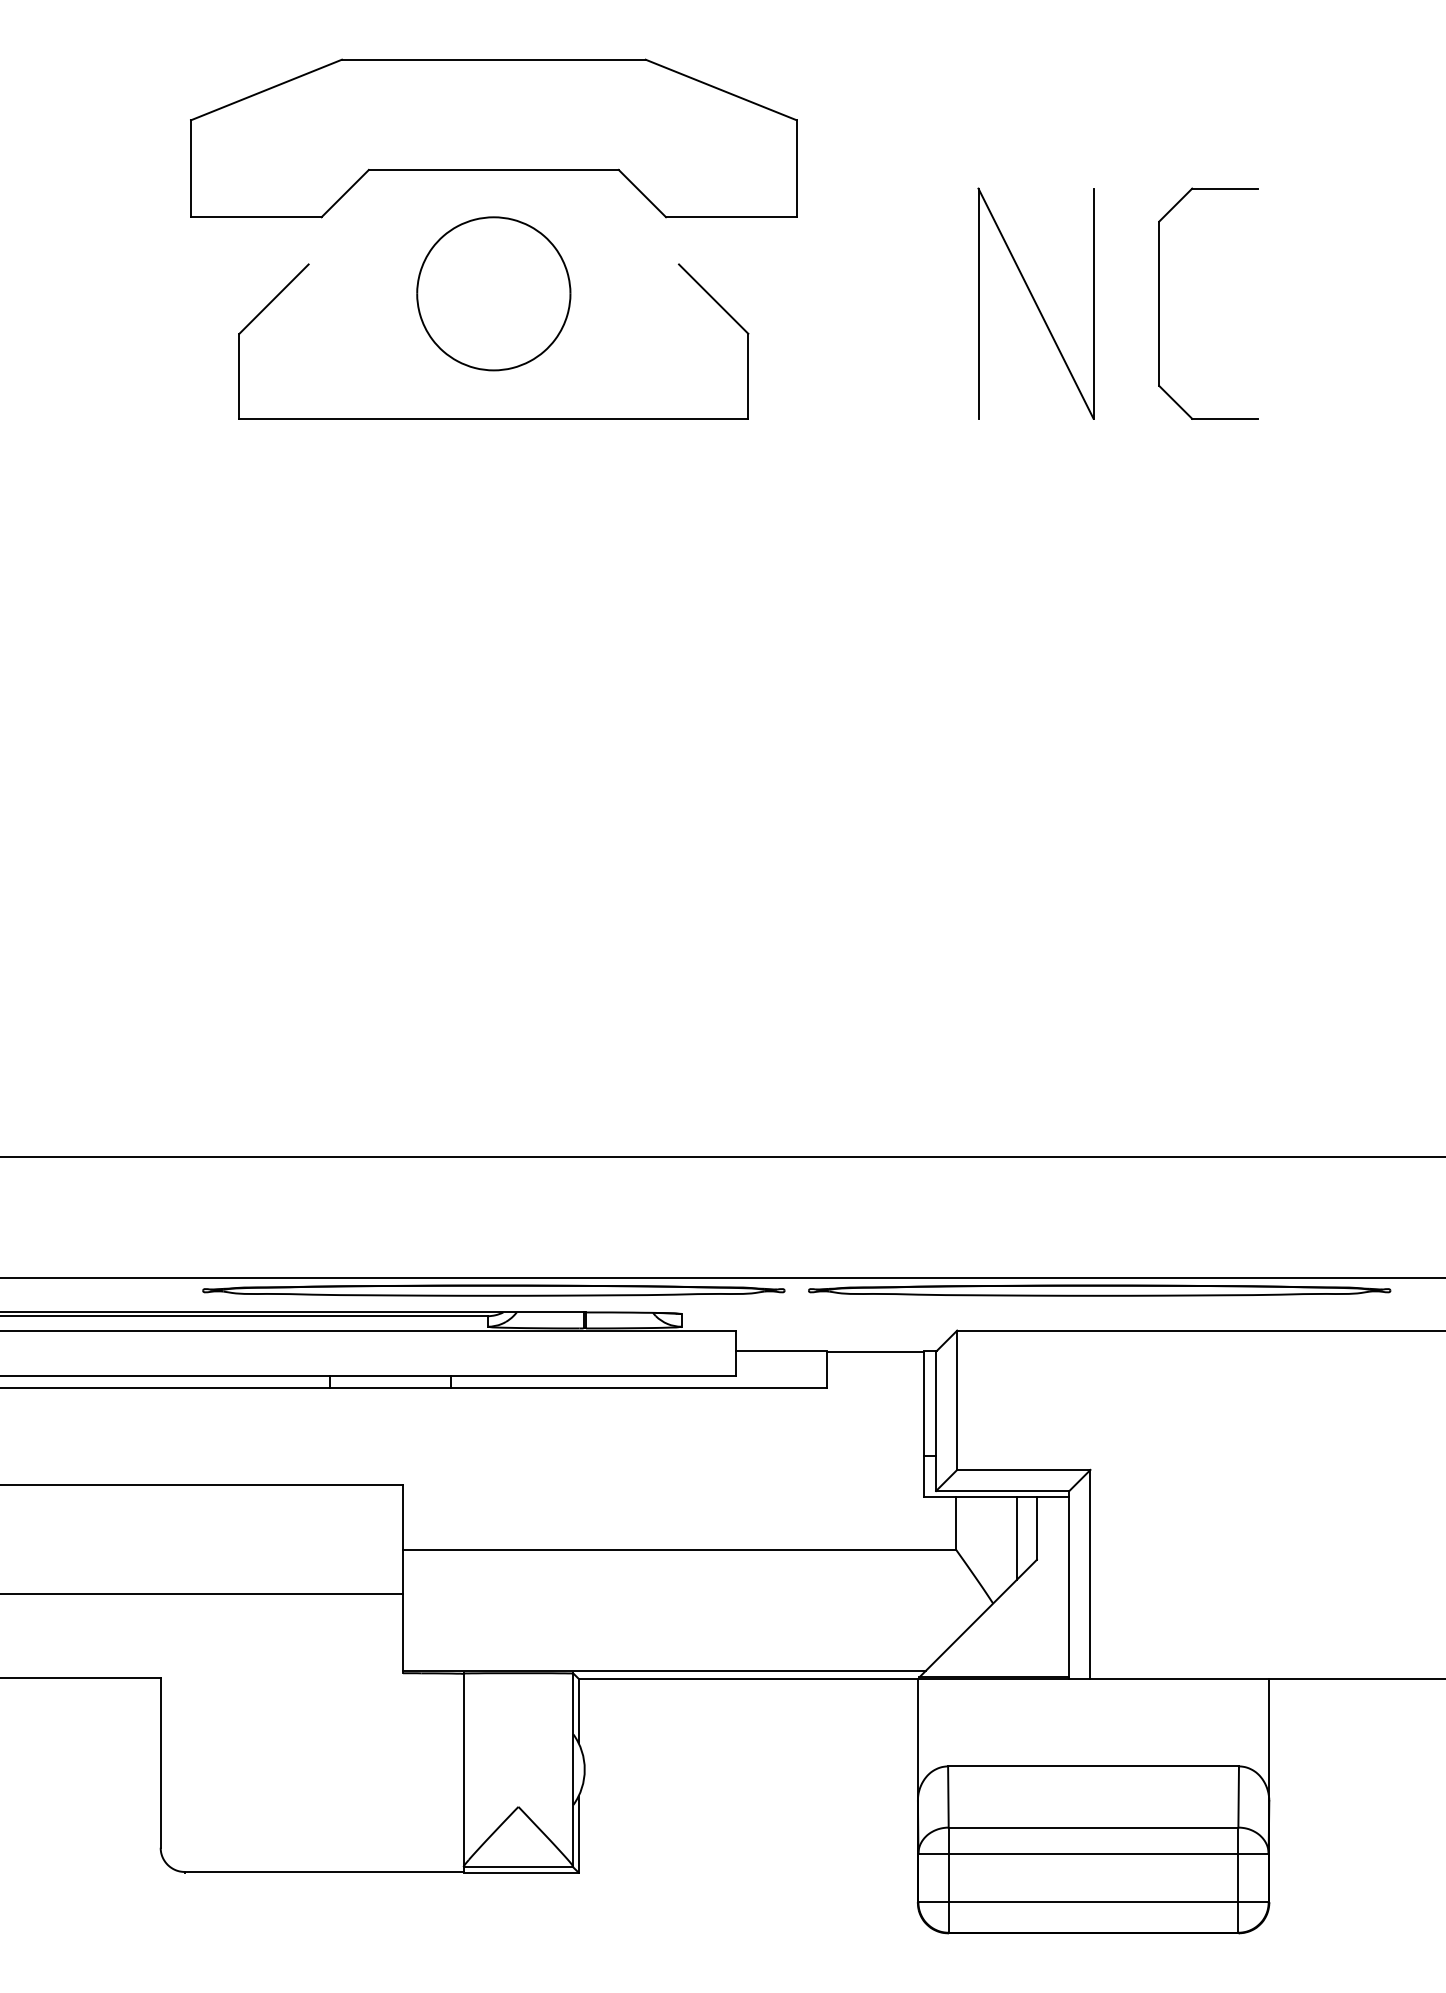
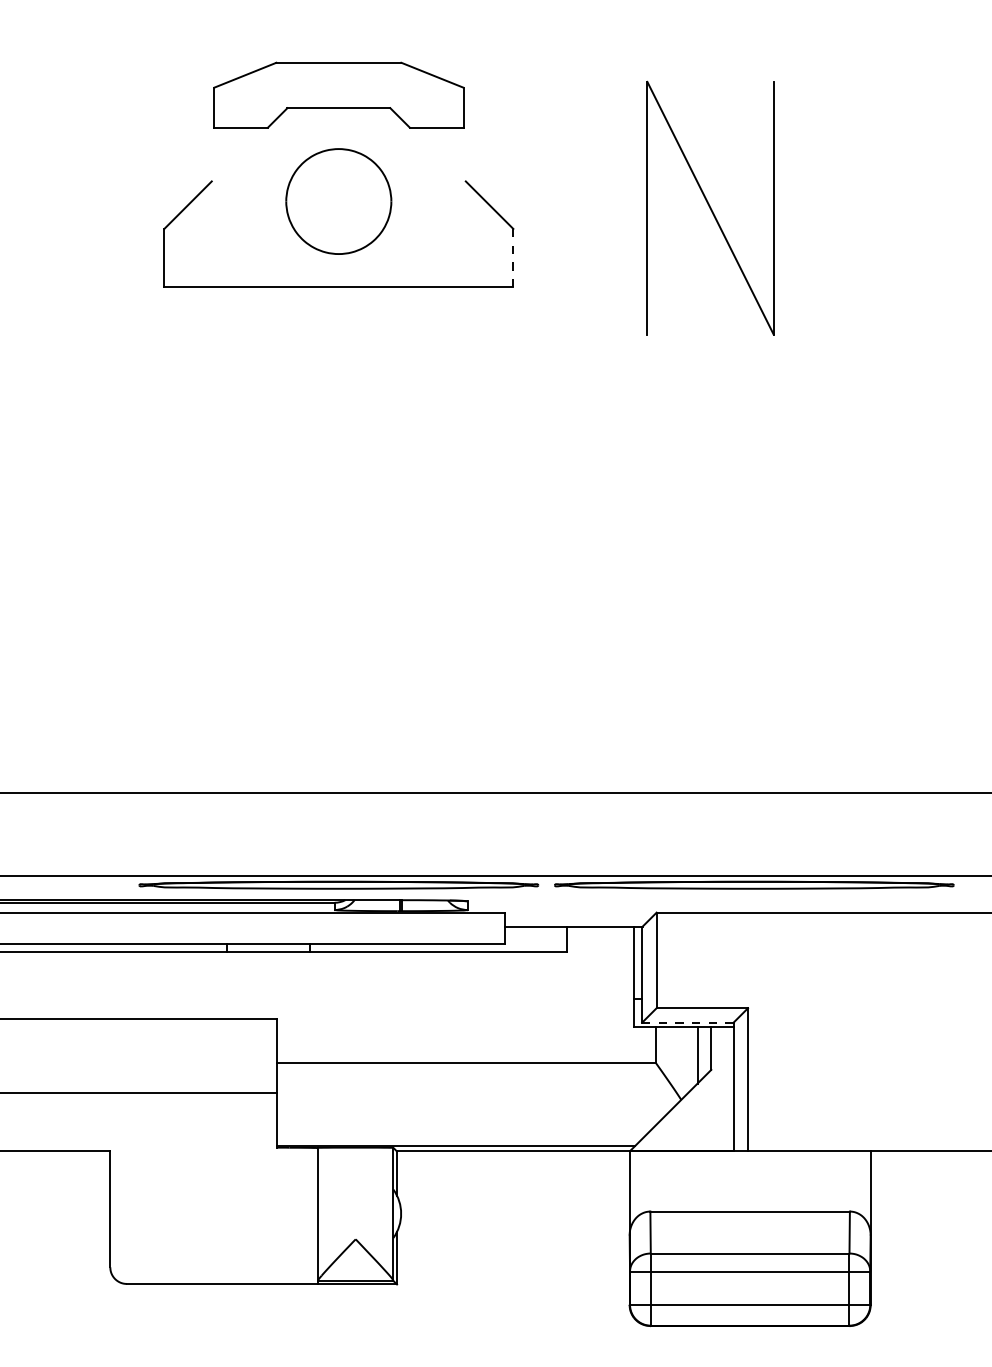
part: (493, 139) -> (338, 95), size x0.6
part: (1035, 303) -> (710, 208), size x1.6
part: (1159, 303) -> (795, 208), removed
line: (748, 375) -> (513, 257), solid -> dashed
line: (1002, 1490) -> (687, 1022), solid -> dashed

